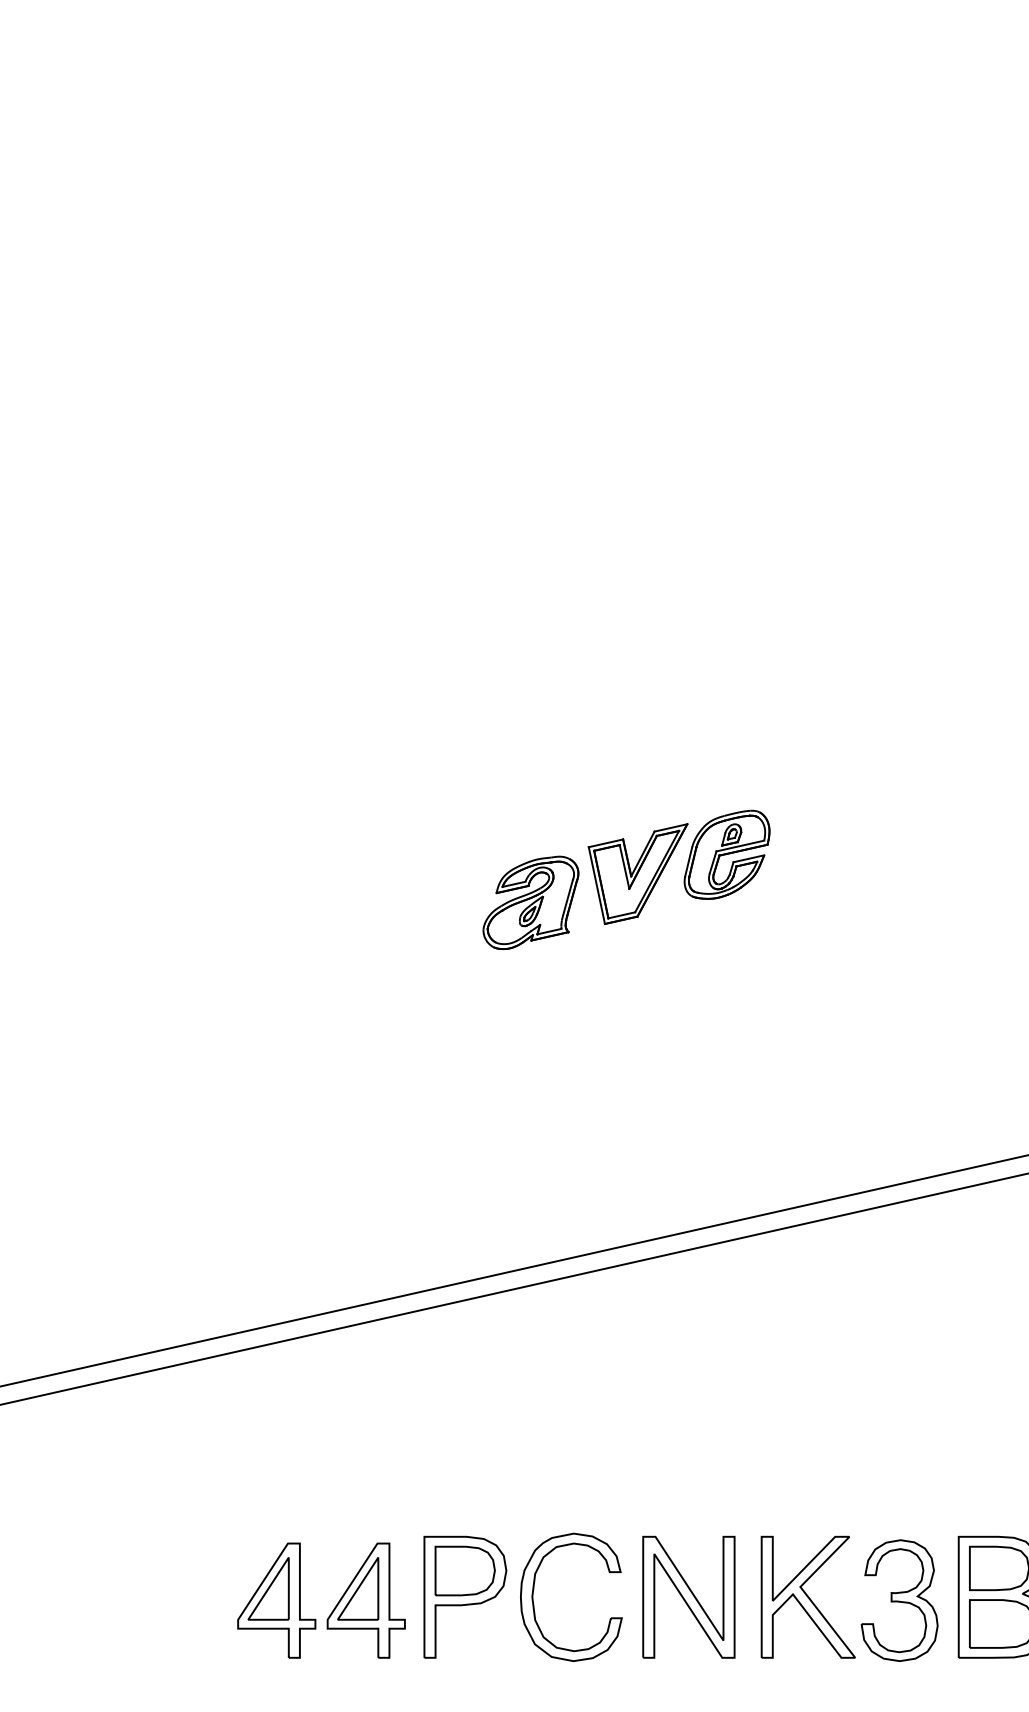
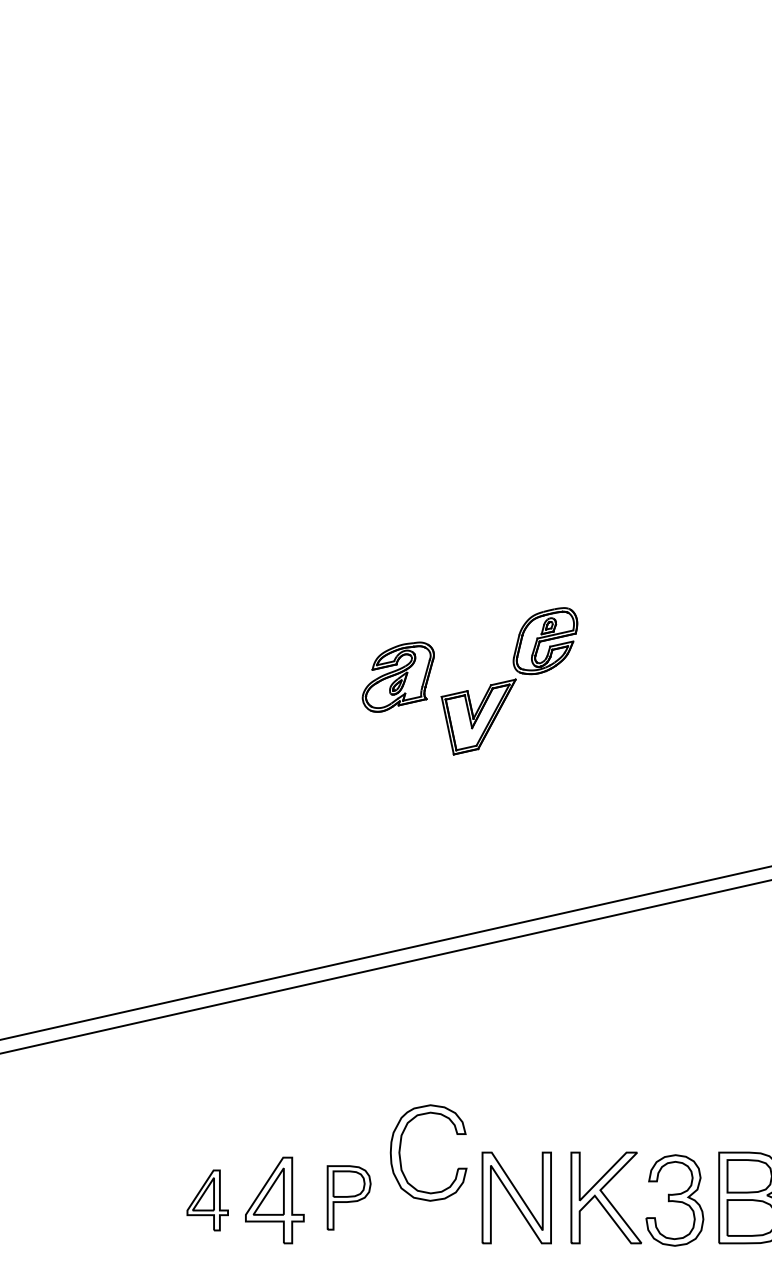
part: (637, 874) -> (478, 717), moved
part: (534, 1589) -> (401, 1147), moved
part: (465, 1596) -> (349, 1197), size x0.7
part: (276, 1600) -> (207, 1200), size x0.7

